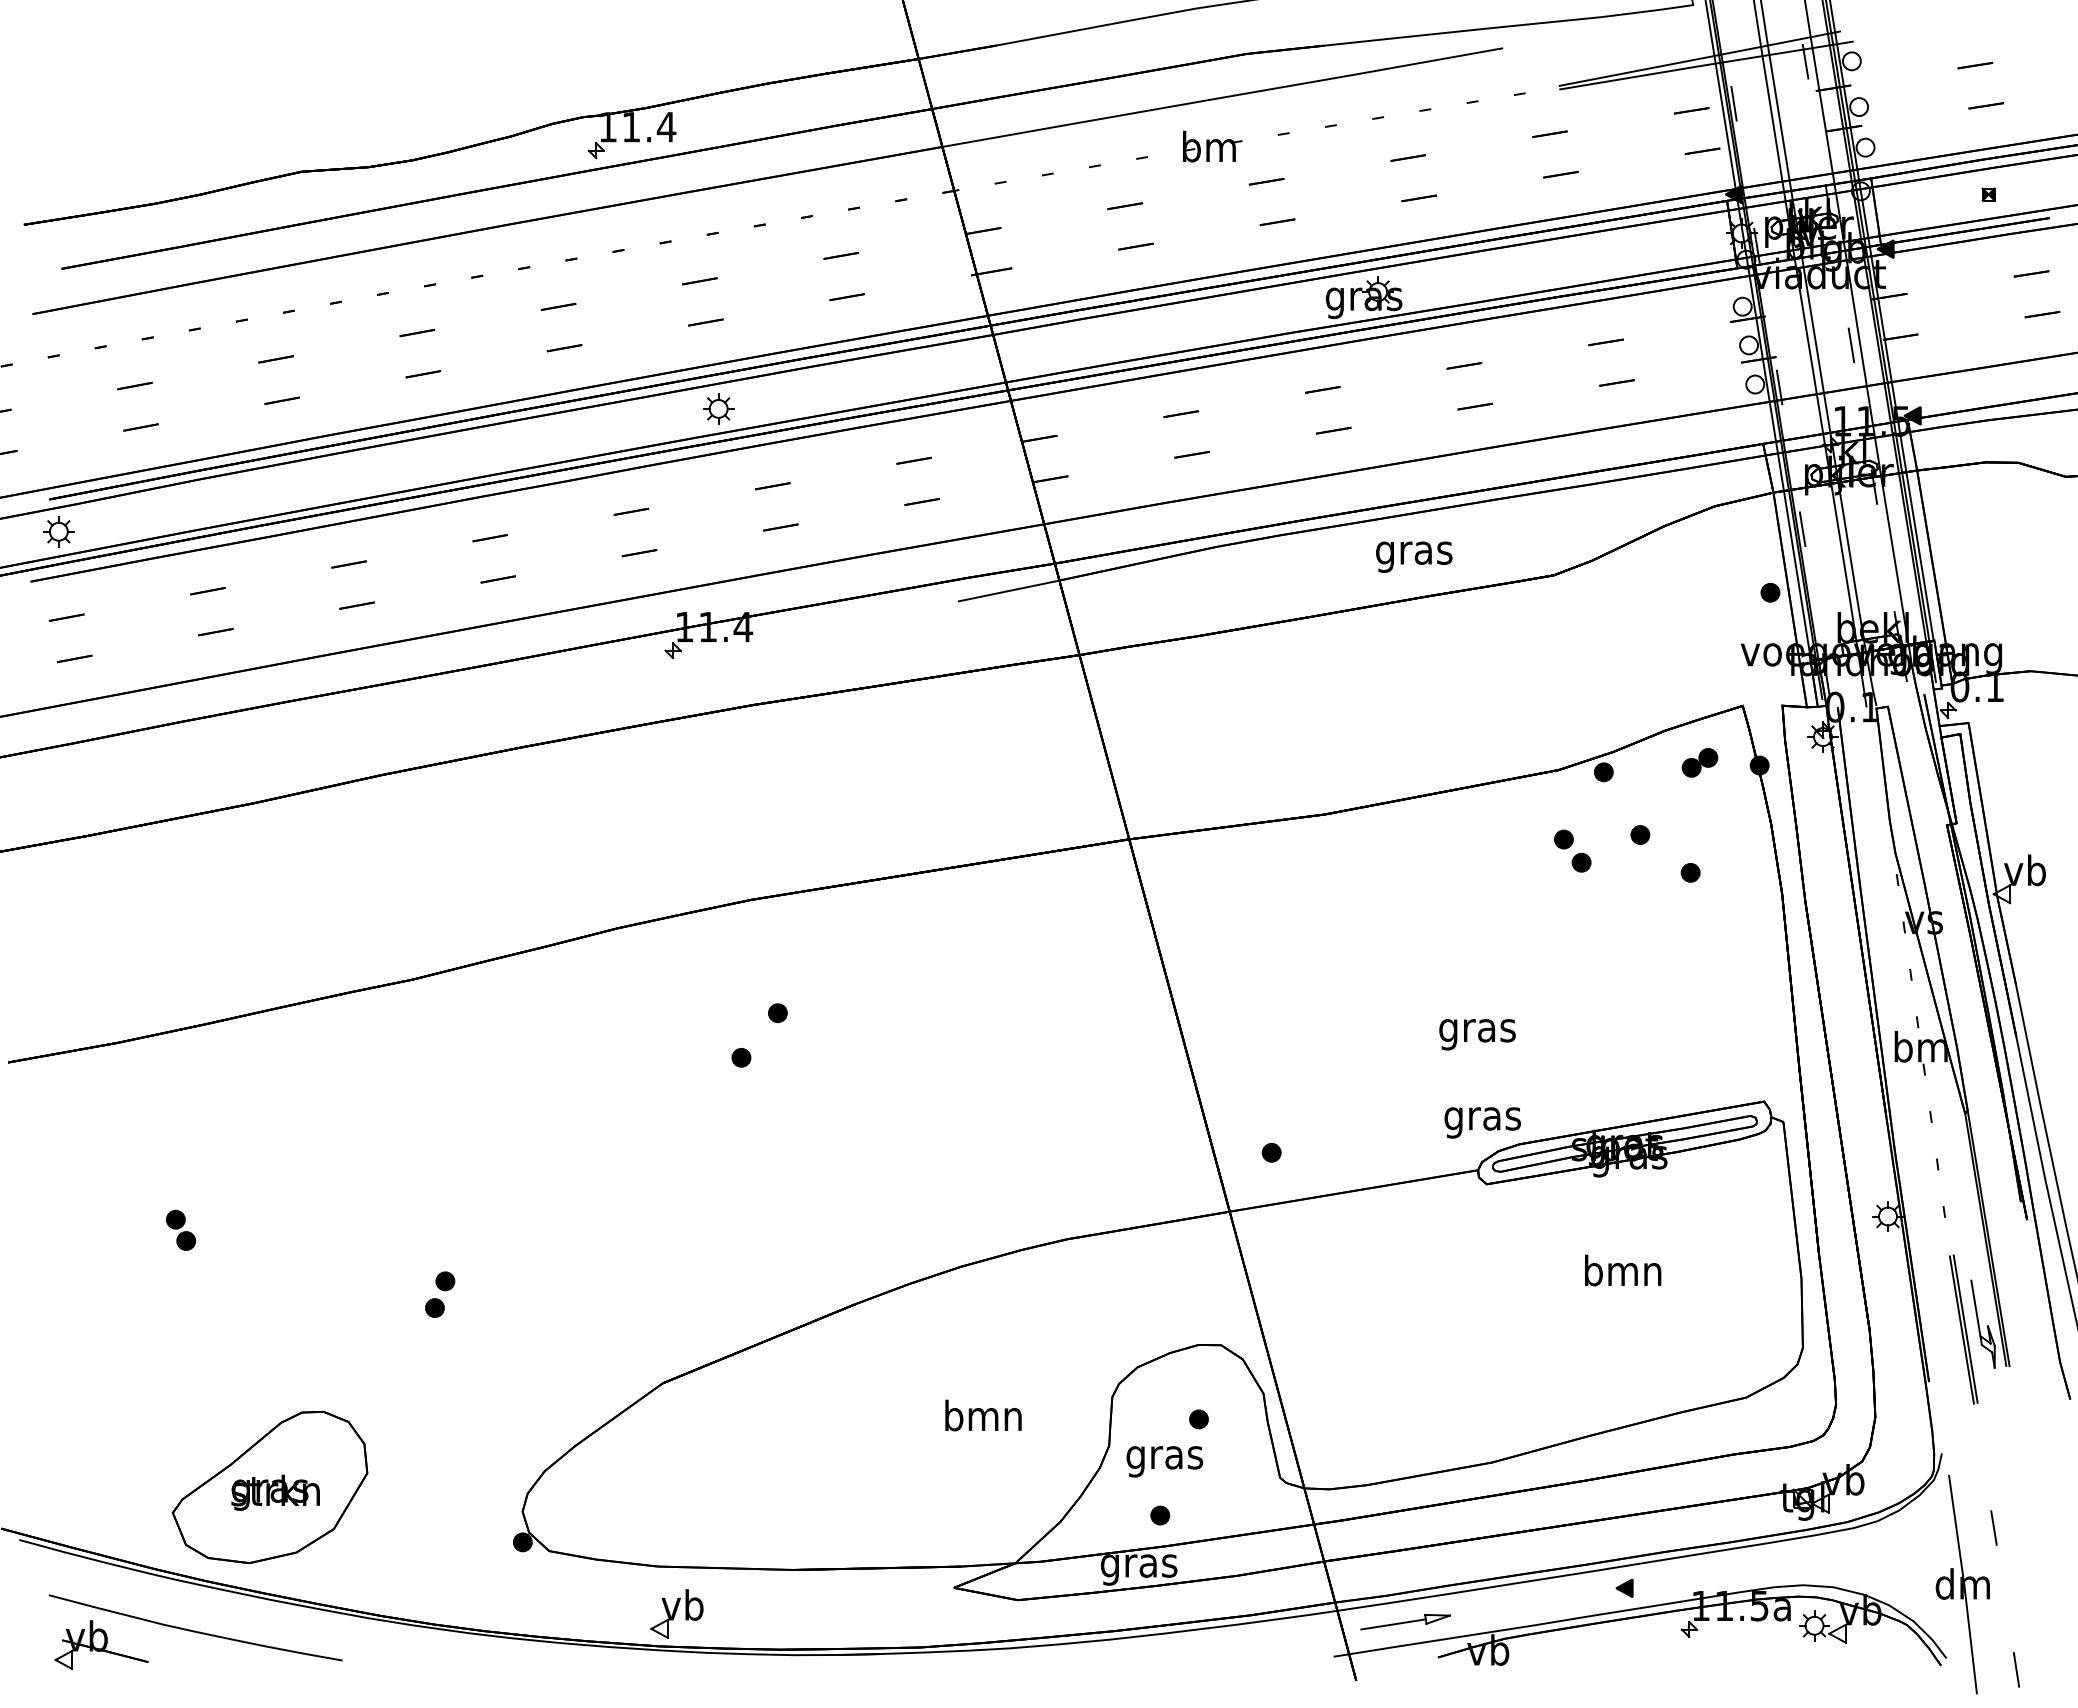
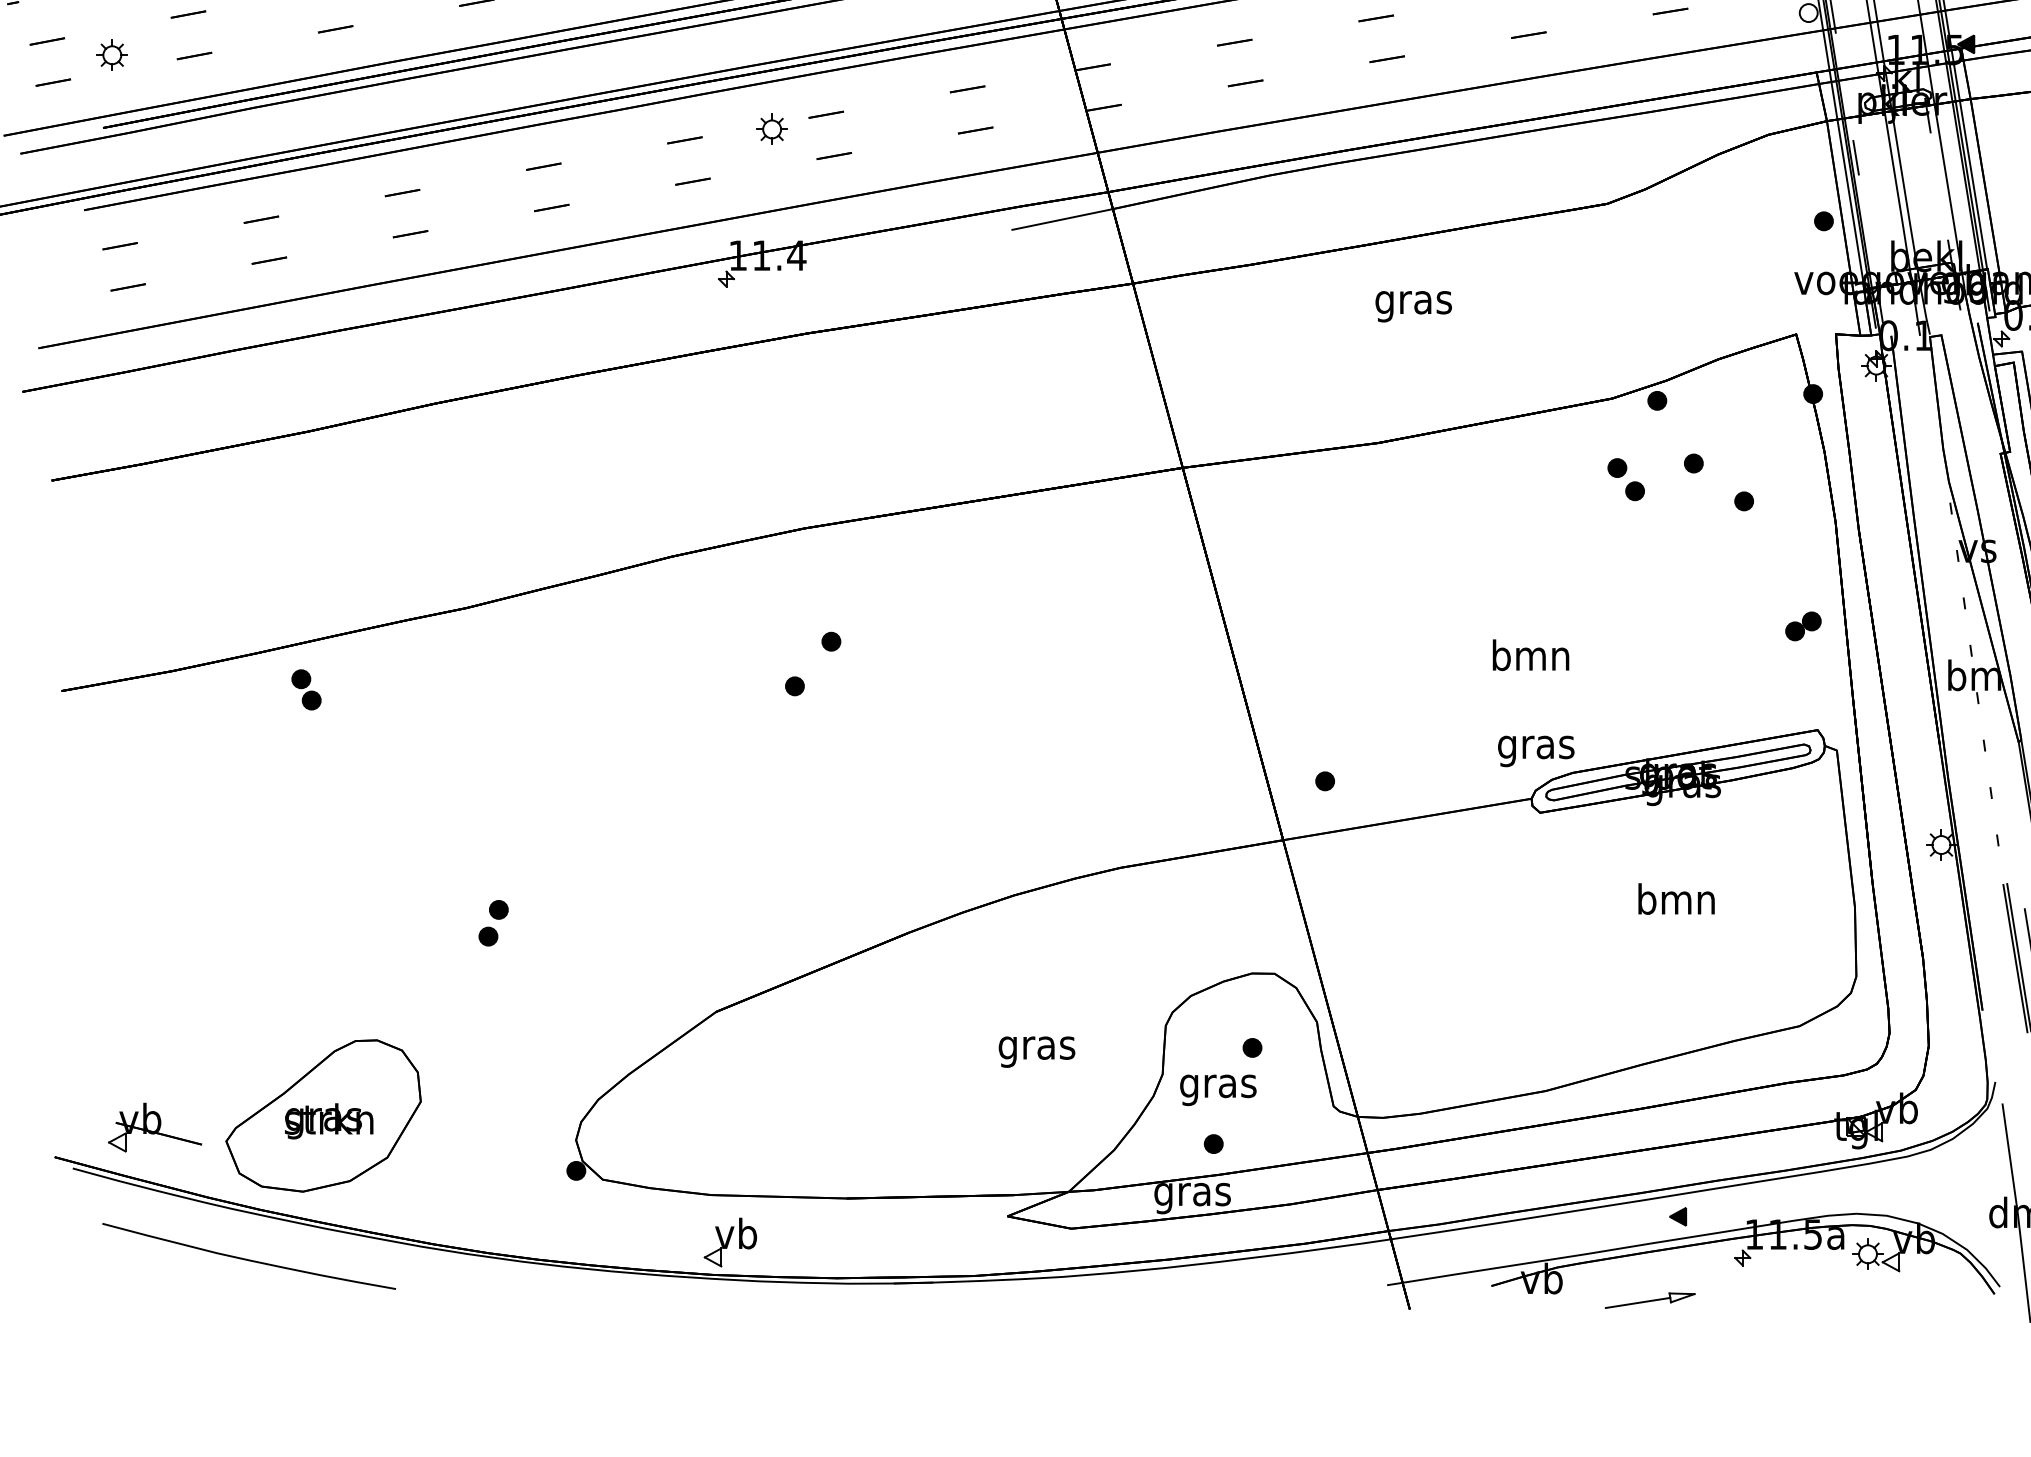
part: (718, 408) -> (771, 129), moved
part: (58, 531) -> (111, 55), moved
text: (1414, 556) -> (1413, 306), moved
part: (1699, 762) -> (1802, 626), moved
text: (1477, 1030) -> (1530, 659), gras -> bmn
part: (181, 1229) -> (306, 689), moved
text: (983, 1419) -> (1036, 1048), bmn -> gras
part: (1405, 1622) -> (1649, 1301), moved
part: (101, 1644) -> (154, 1127), moved

